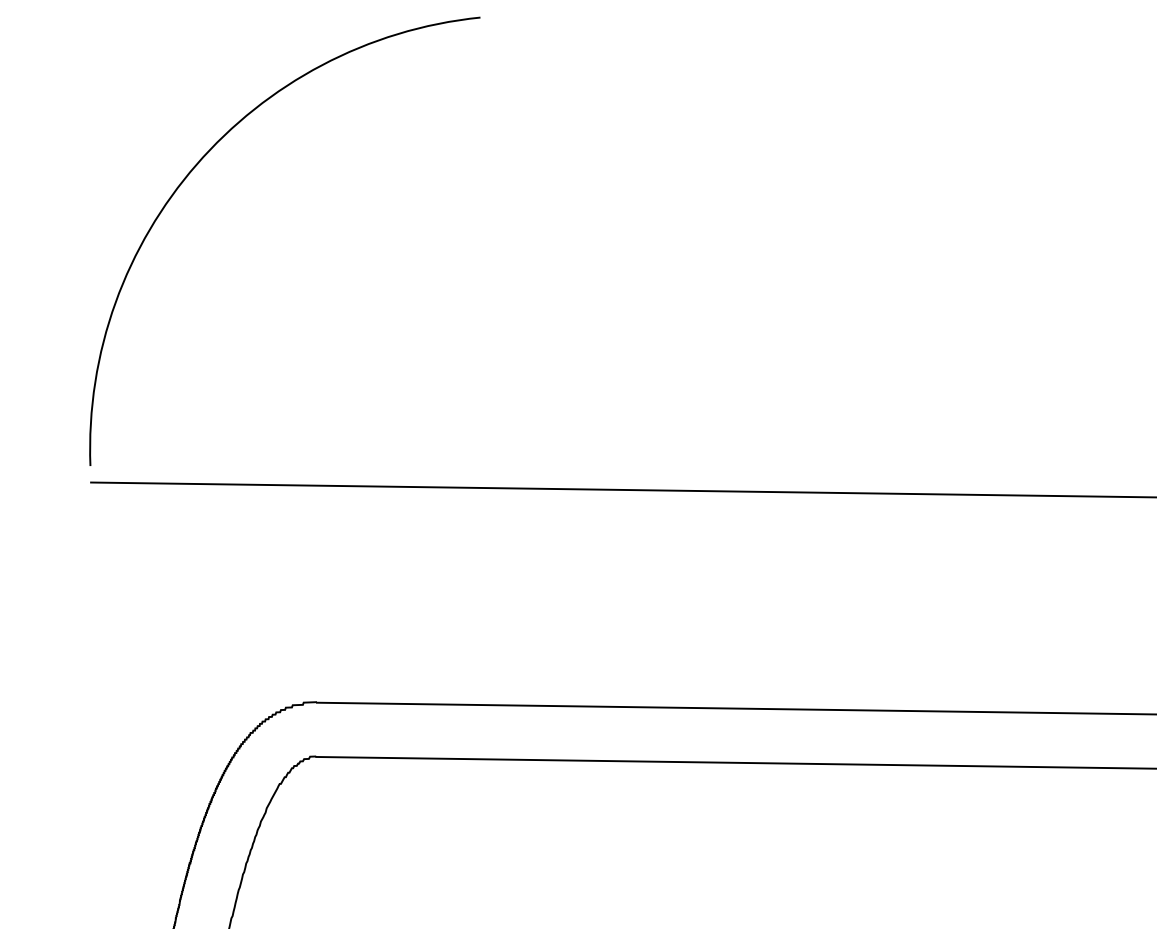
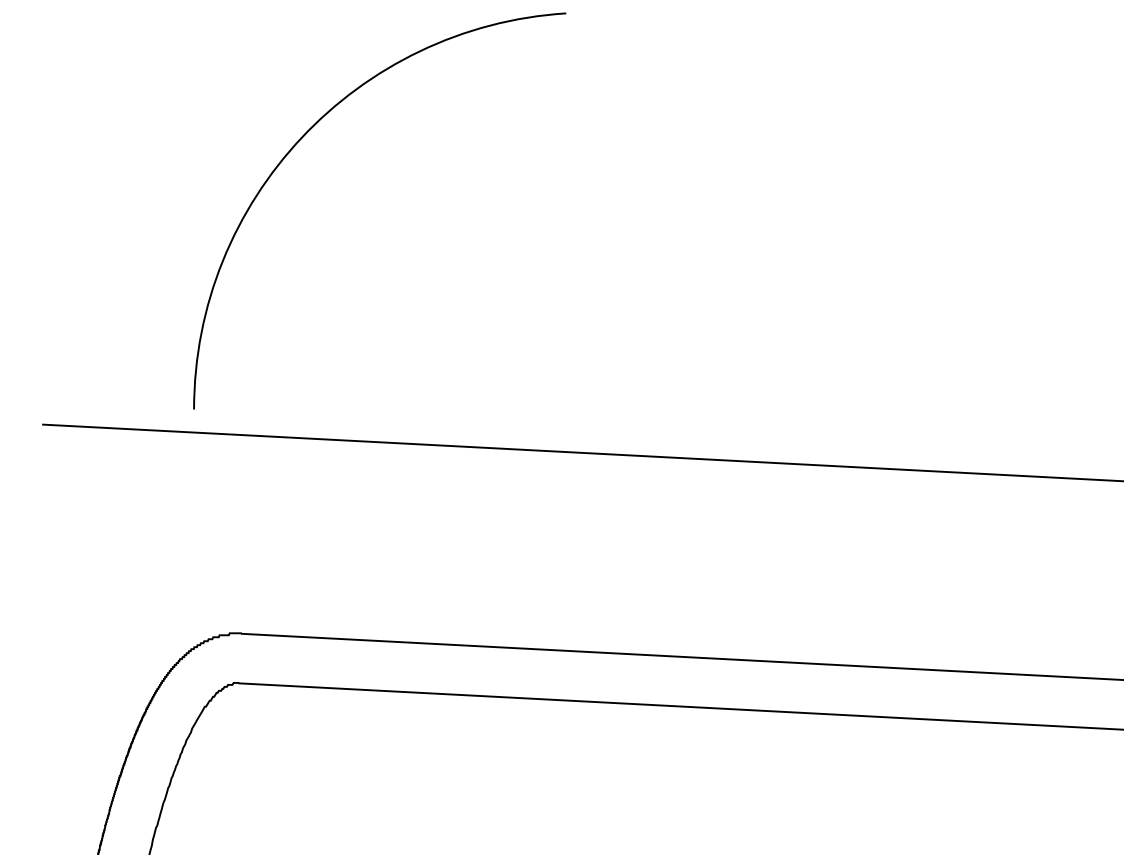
arc: (200, 161) -> (305, 135), moved

